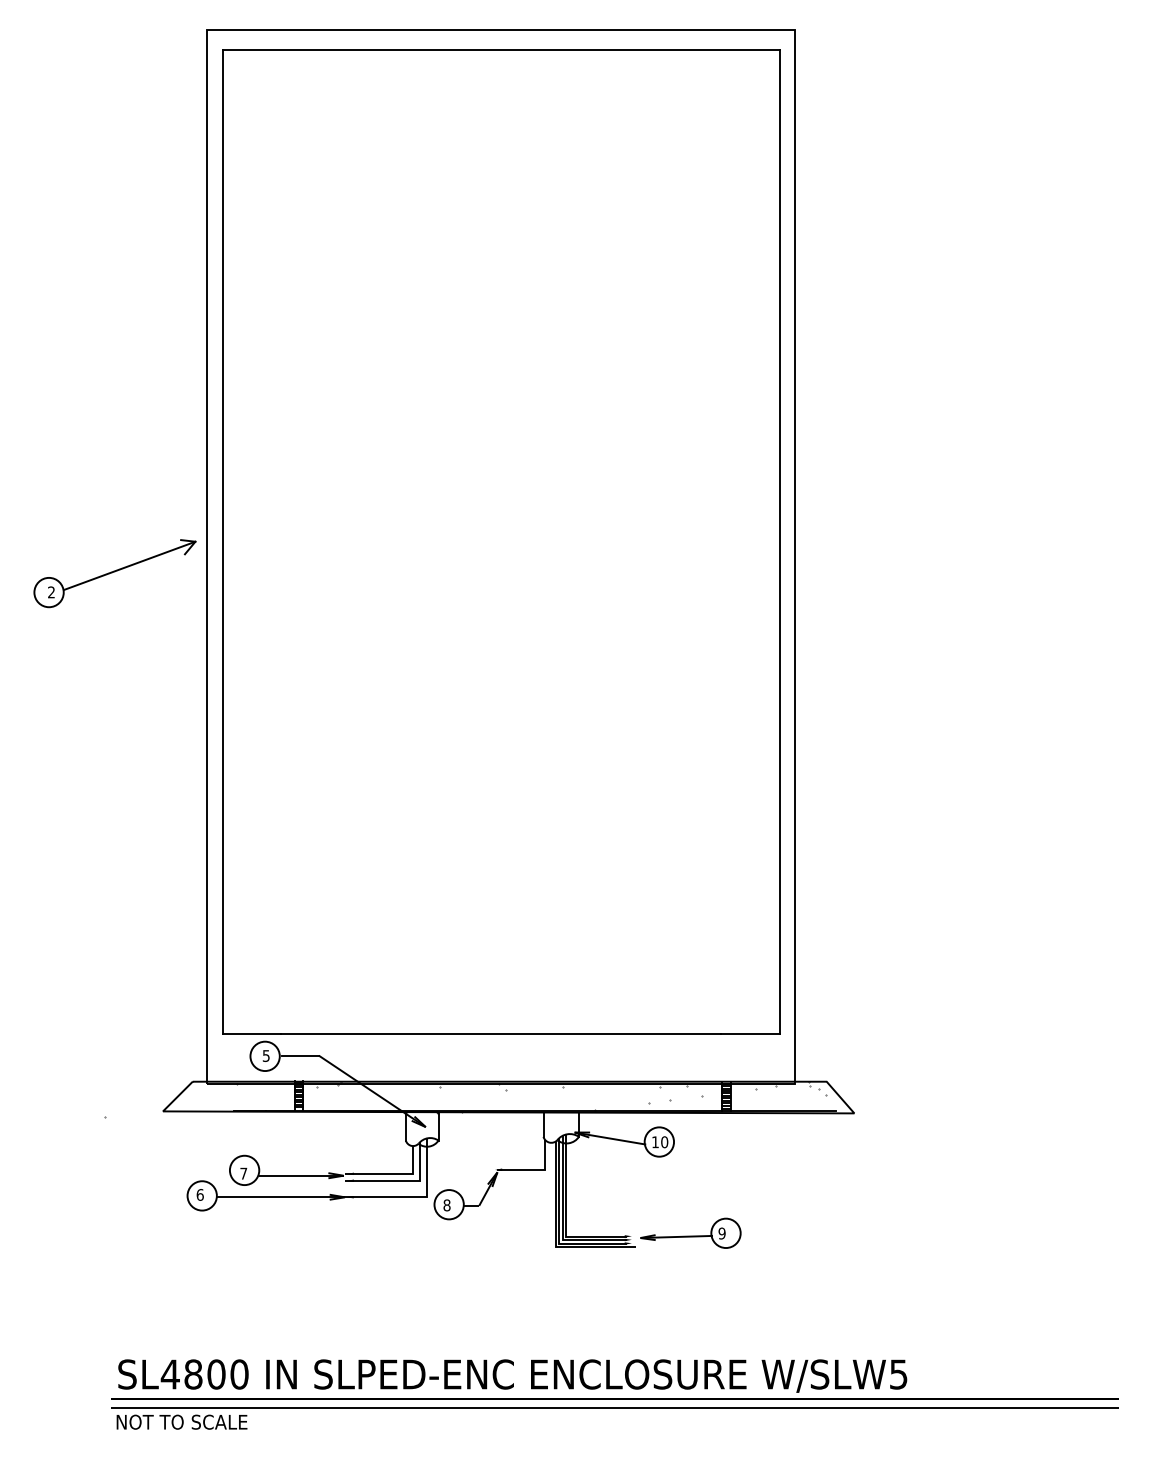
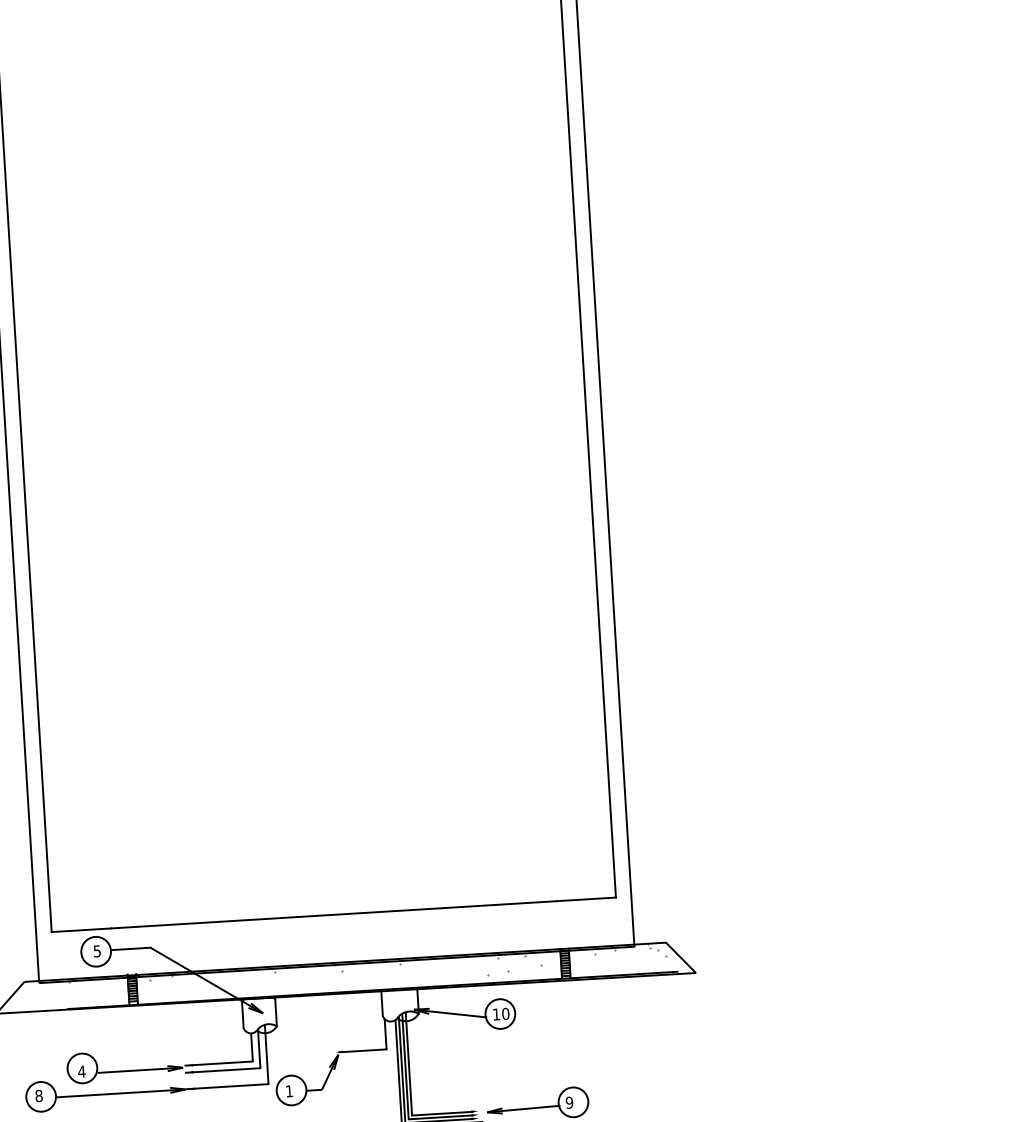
text: (243, 1173) -> (81, 1071), 7 -> 4
text: (199, 1194) -> (38, 1095), 6 -> 8
text: (446, 1205) -> (288, 1091), 8 -> 1

